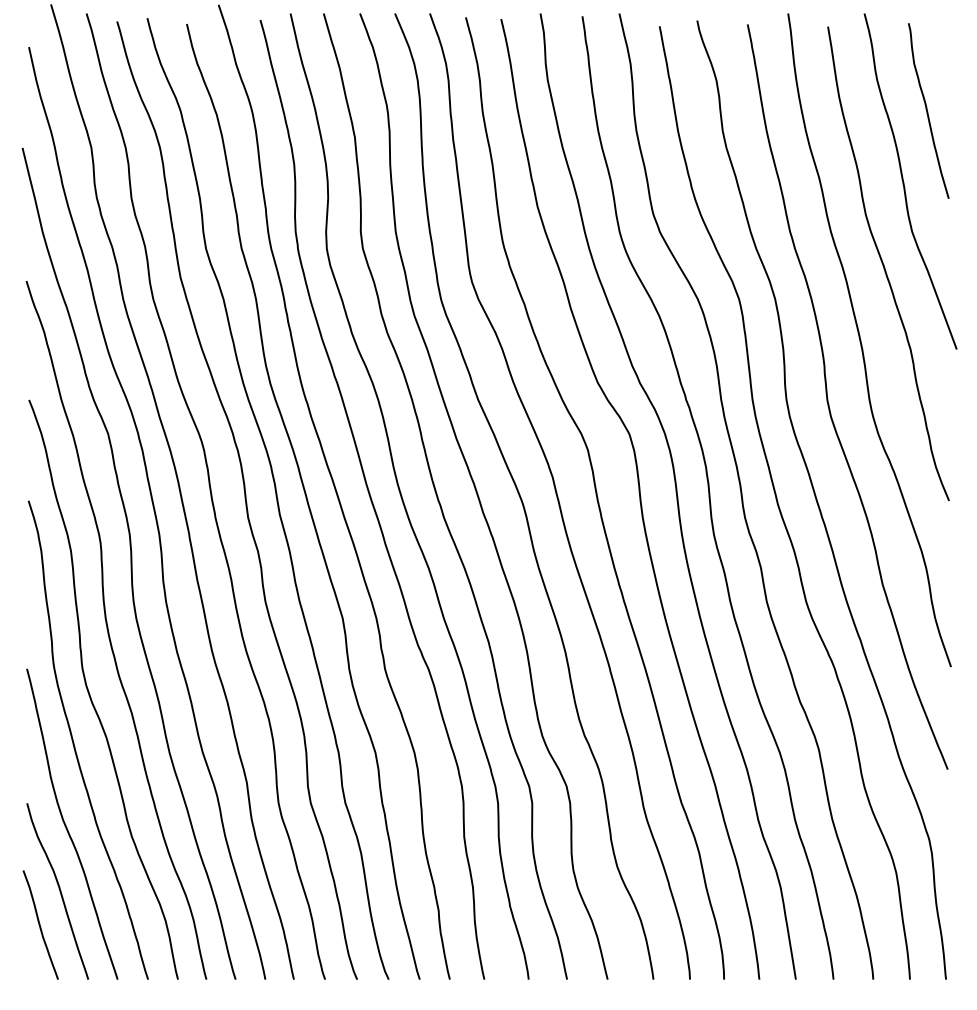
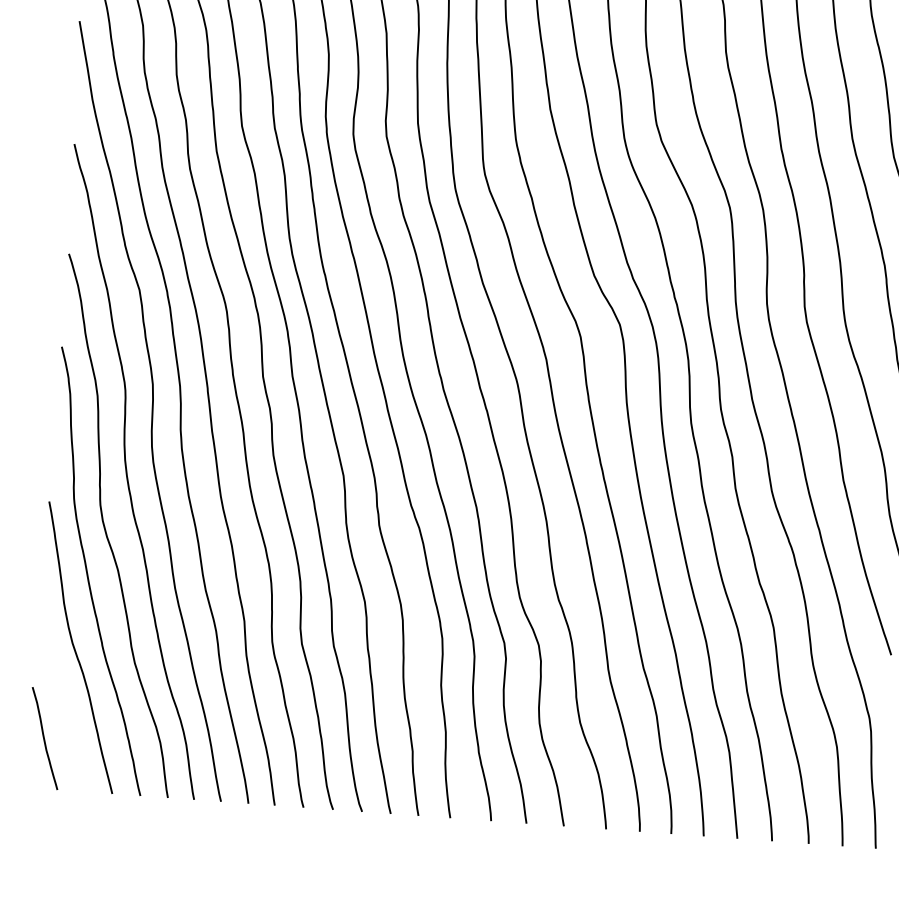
curve: (59, 891) -> (64, 708), removed

